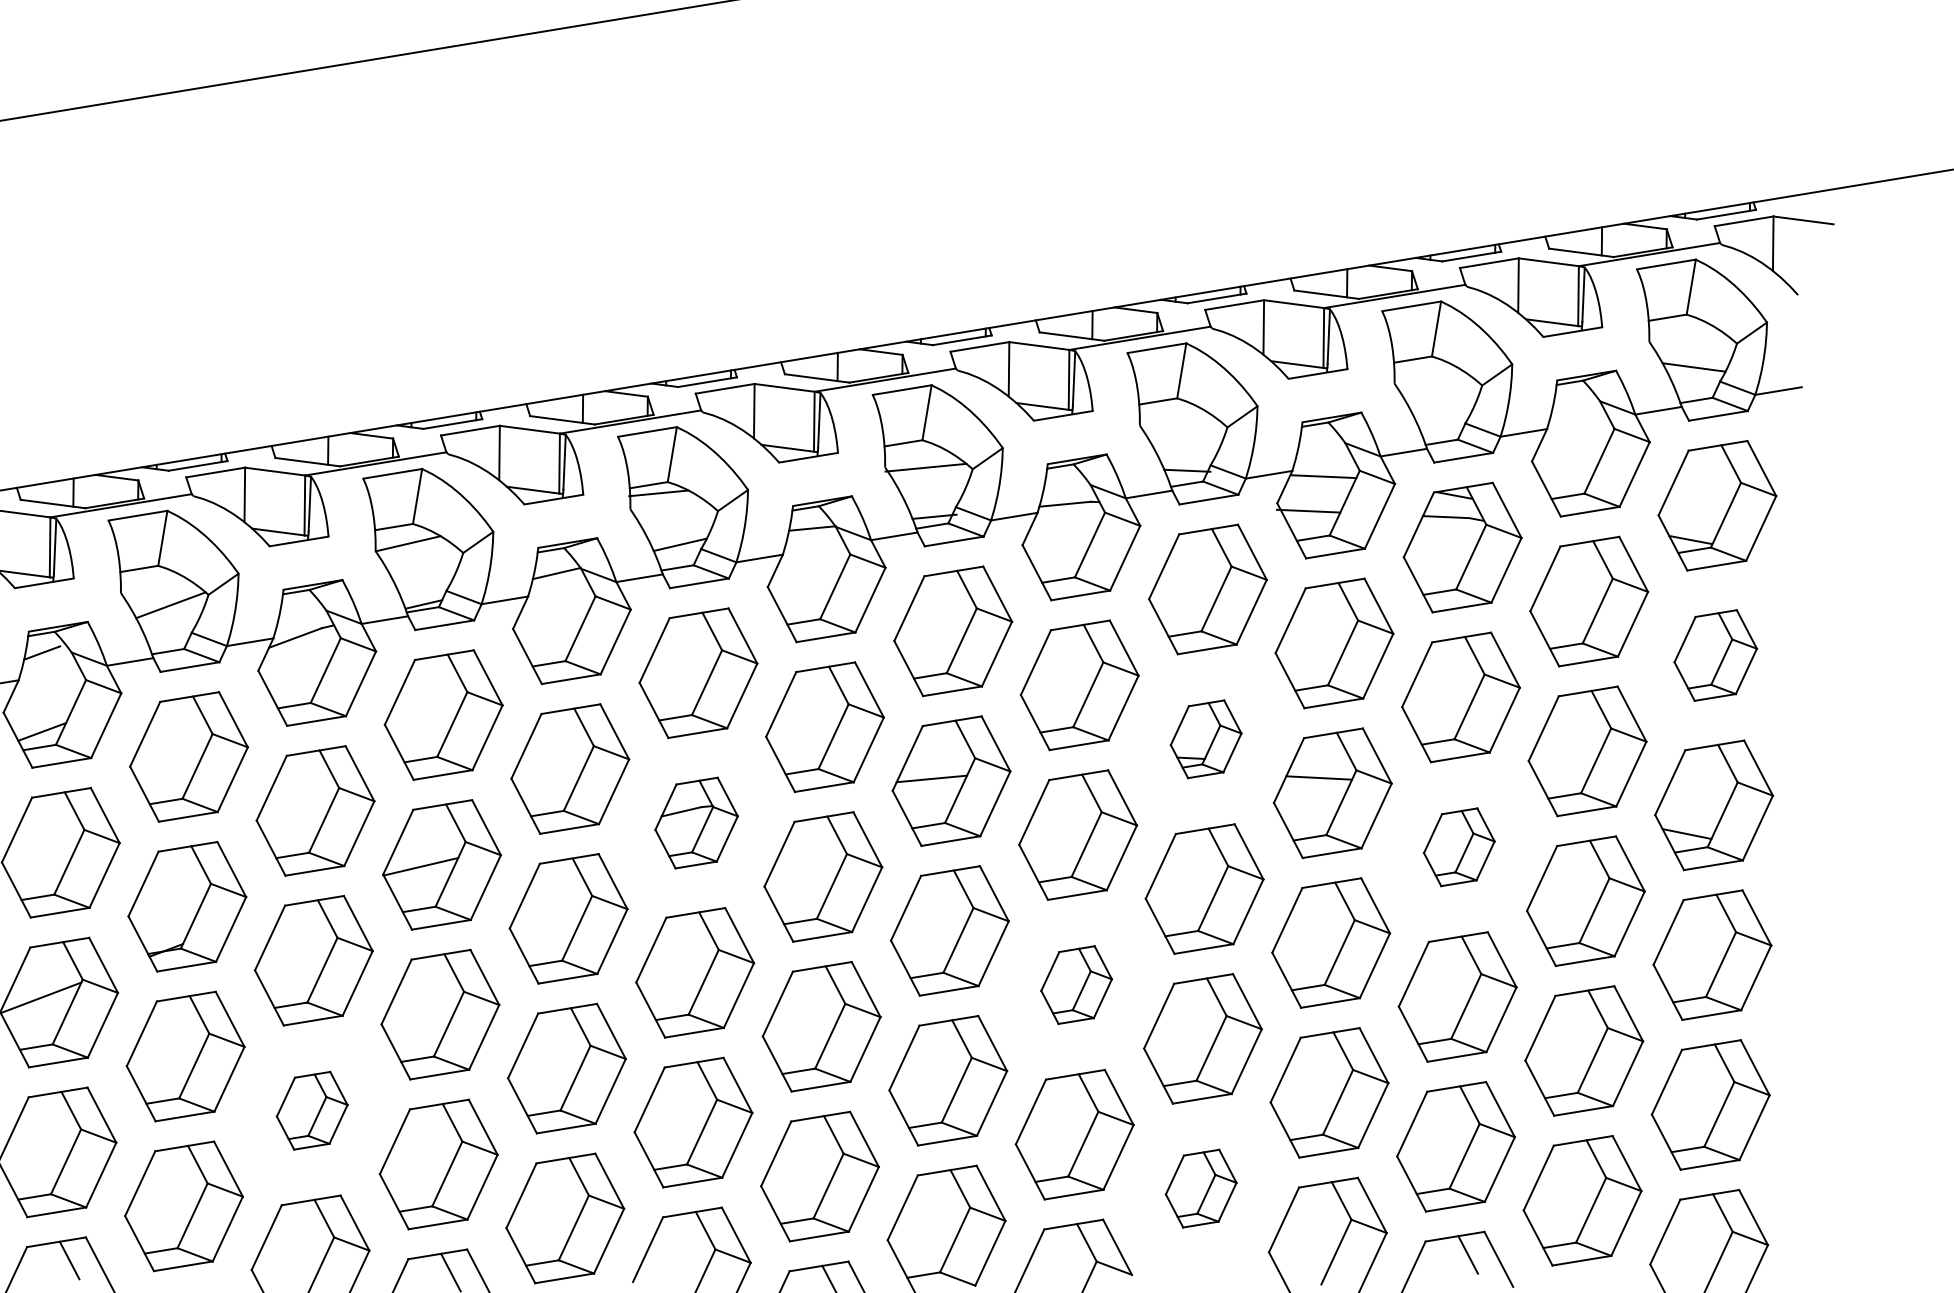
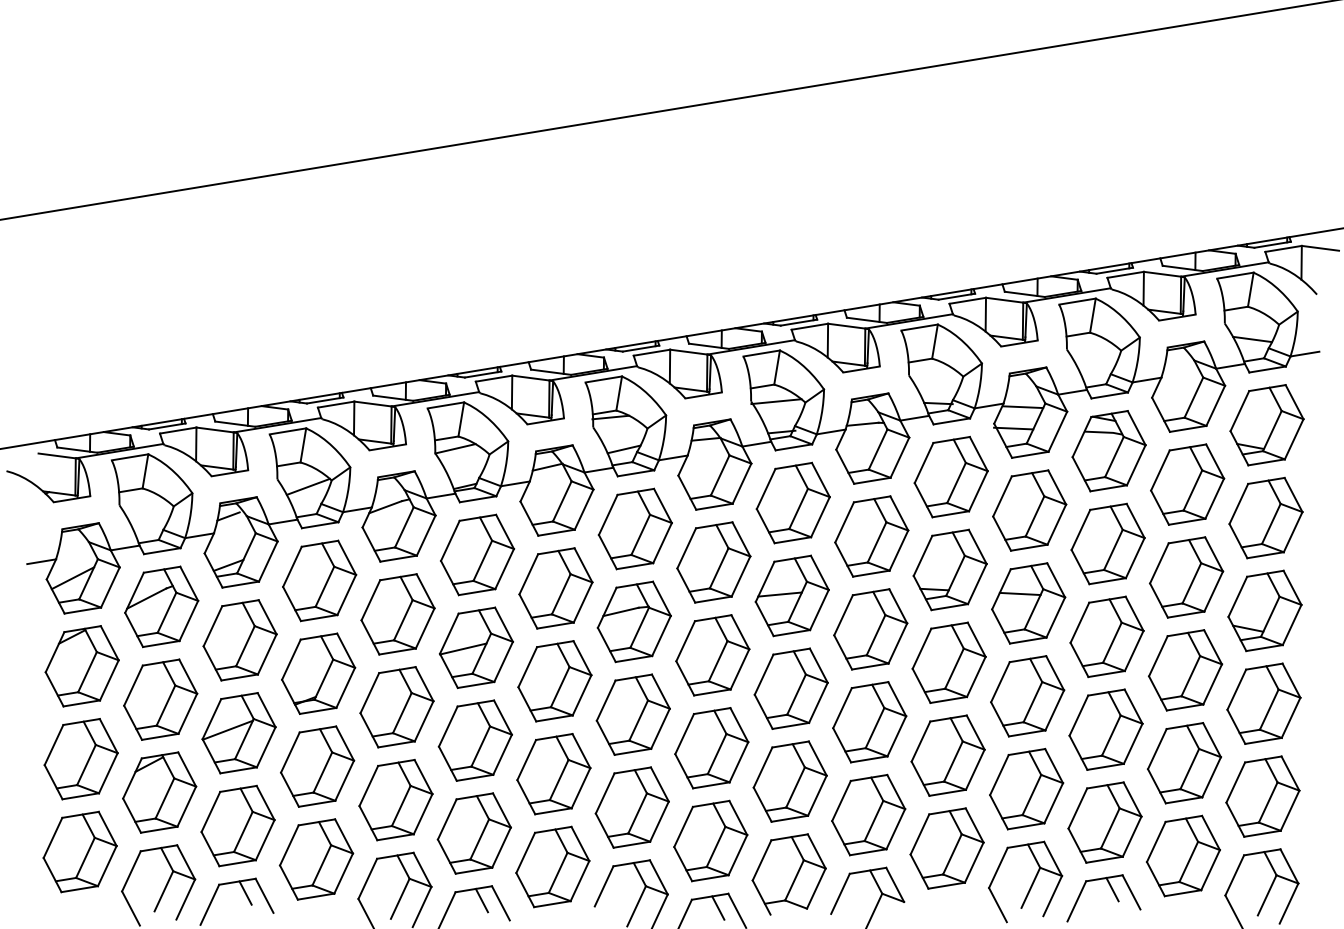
part: (1714, 654) -> (1265, 517), size x1.43
part: (1205, 738) -> (949, 569), size x1.67
part: (695, 822) -> (633, 621), size x1.43
part: (1458, 846) -> (1106, 636), size x1.67
part: (1076, 985) -> (869, 722), size x1.67
part: (311, 1111) -> (395, 800), size x1.67
part: (1200, 1188) -> (946, 848), size x1.67

